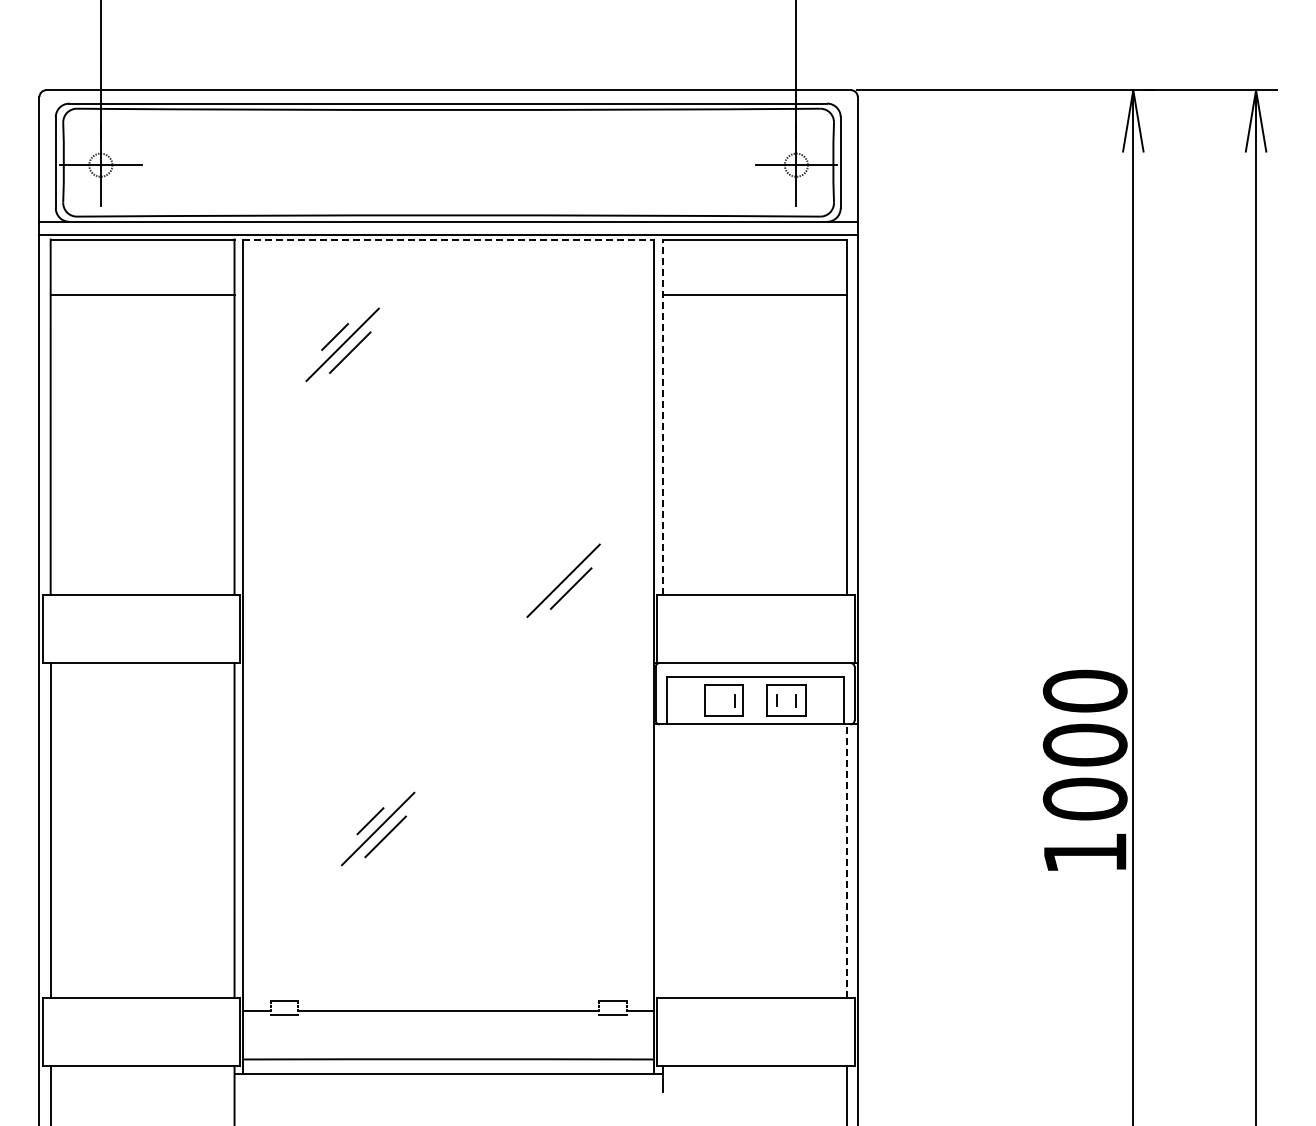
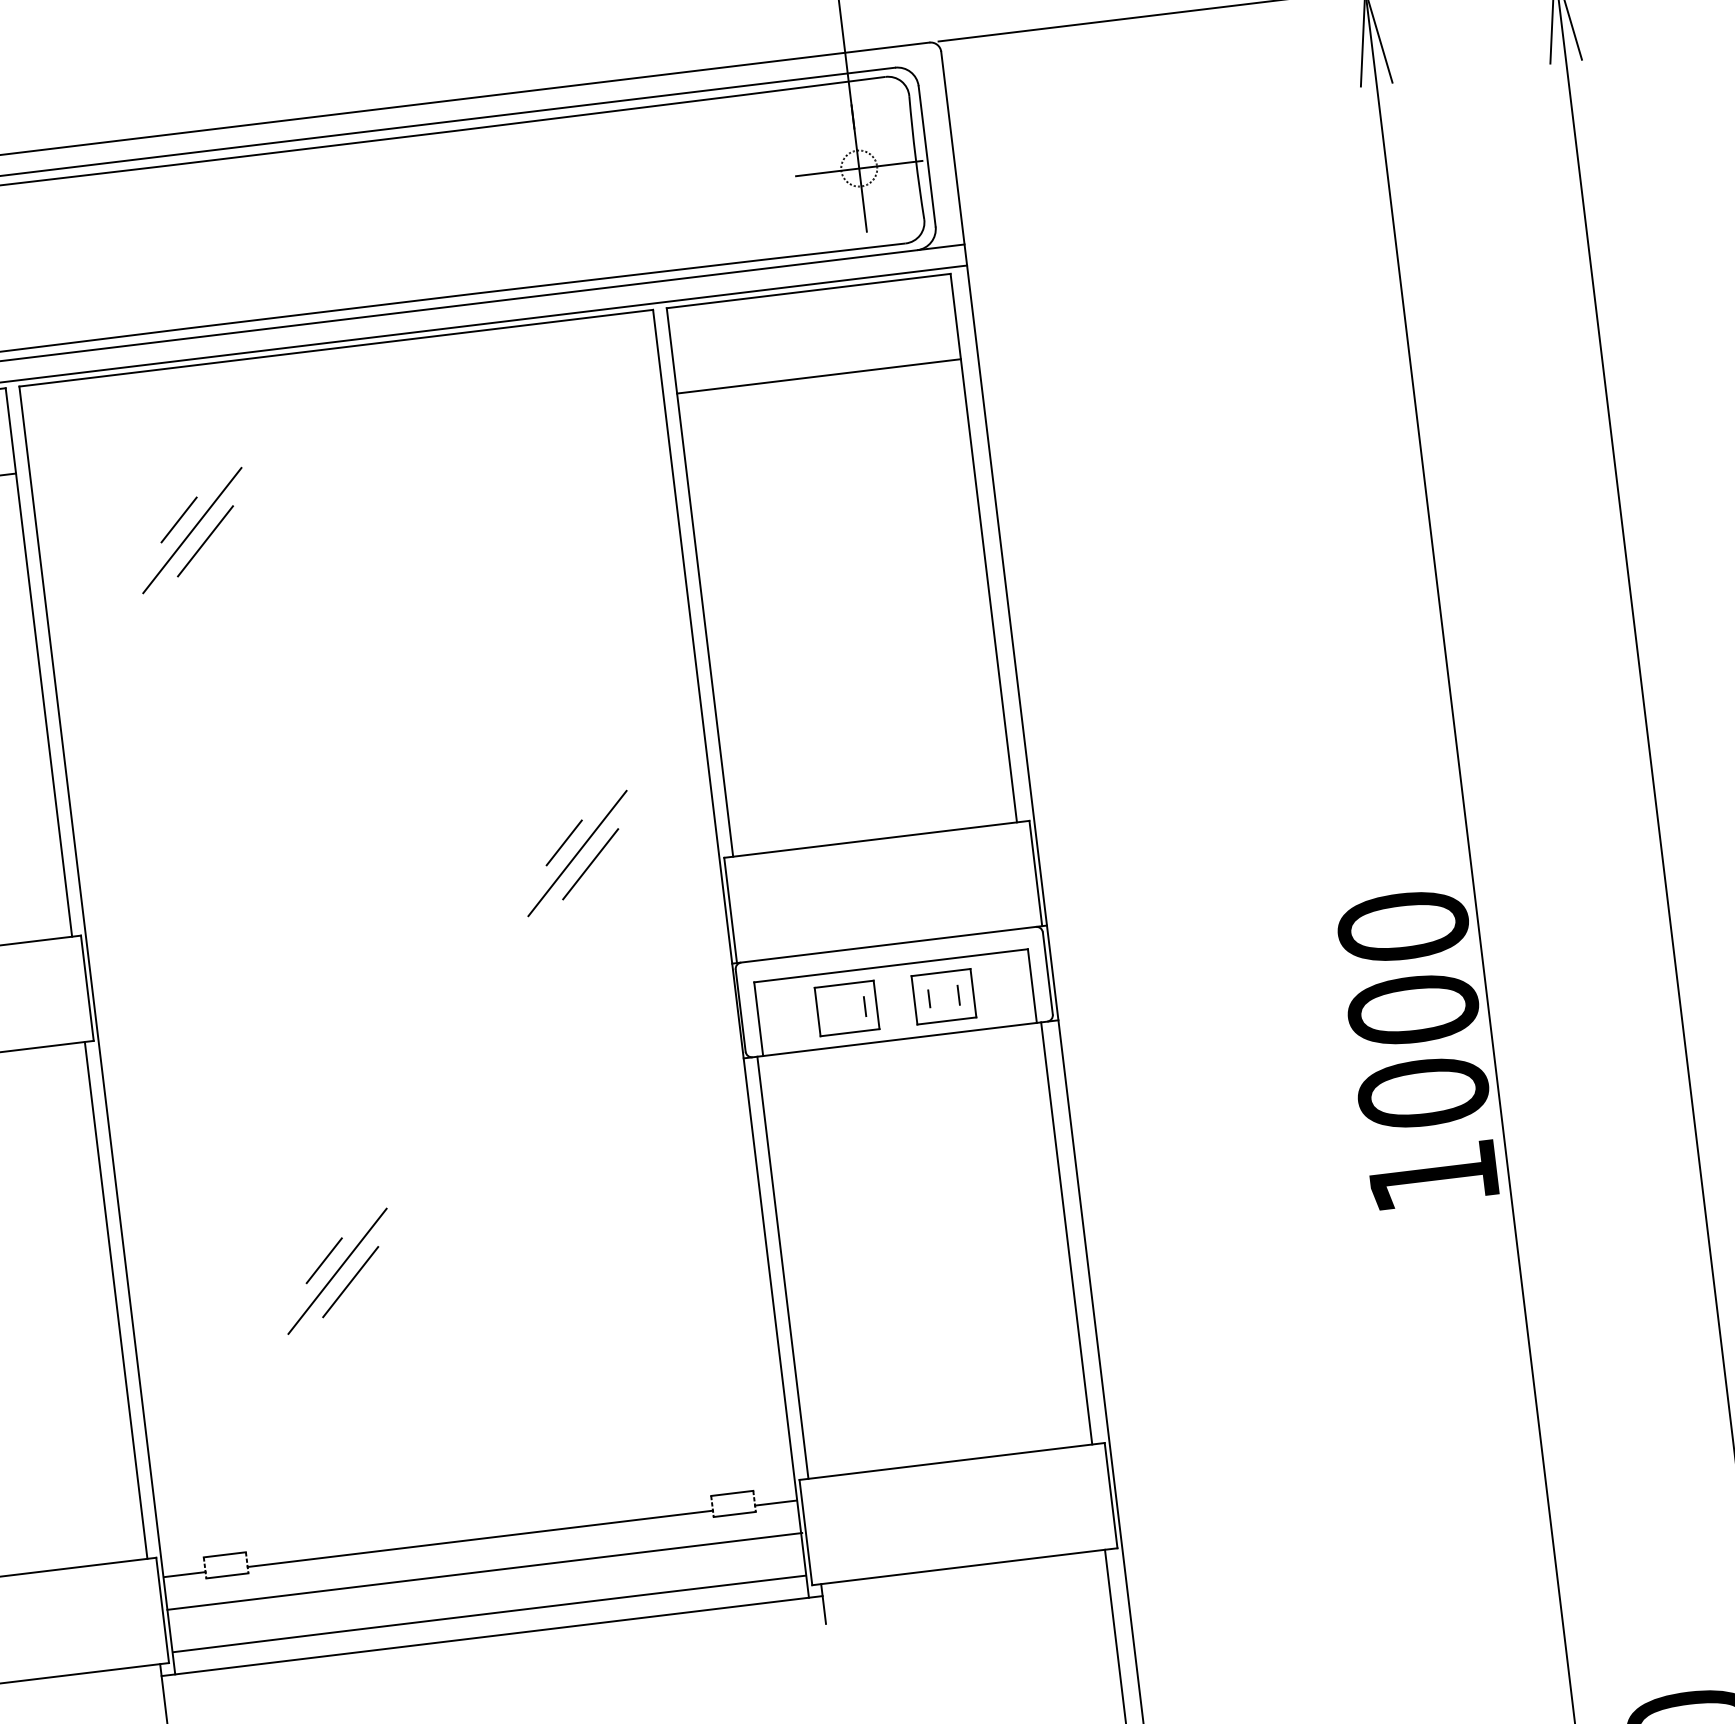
line: (449, 239) -> (337, 348), dashed -> solid
line: (662, 417) -> (699, 583), dashed -> solid
line: (555, 572) -> (563, 842), added
line: (662, 860) -> (782, 1266), added
line: (846, 861) -> (1066, 1234), dashed -> solid
line: (448, 1031) -> (483, 1570), added

